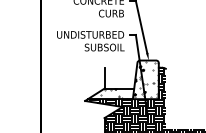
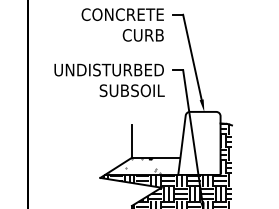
hatch: (145, 79) -> (198, 142), removed

